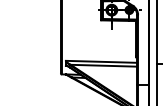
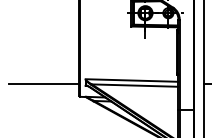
line: (33, 64) -> (43, 83), added

